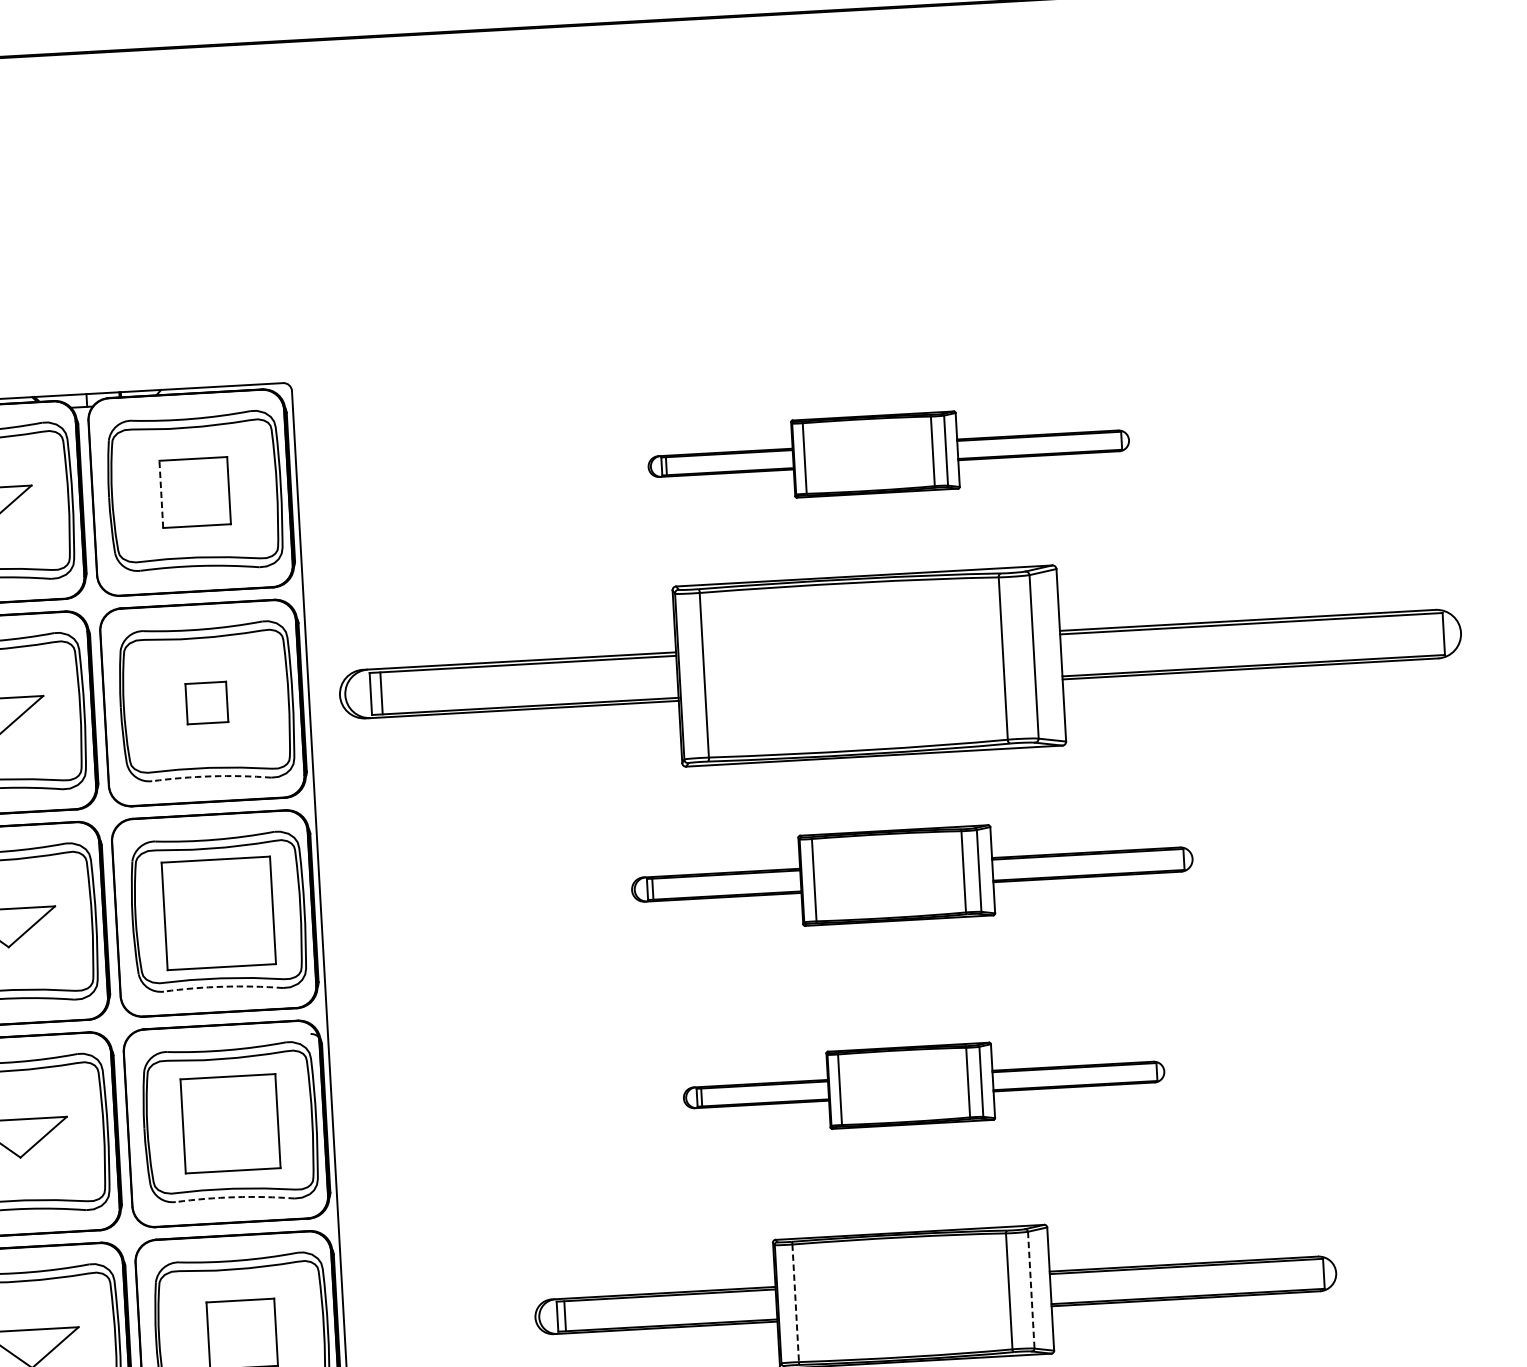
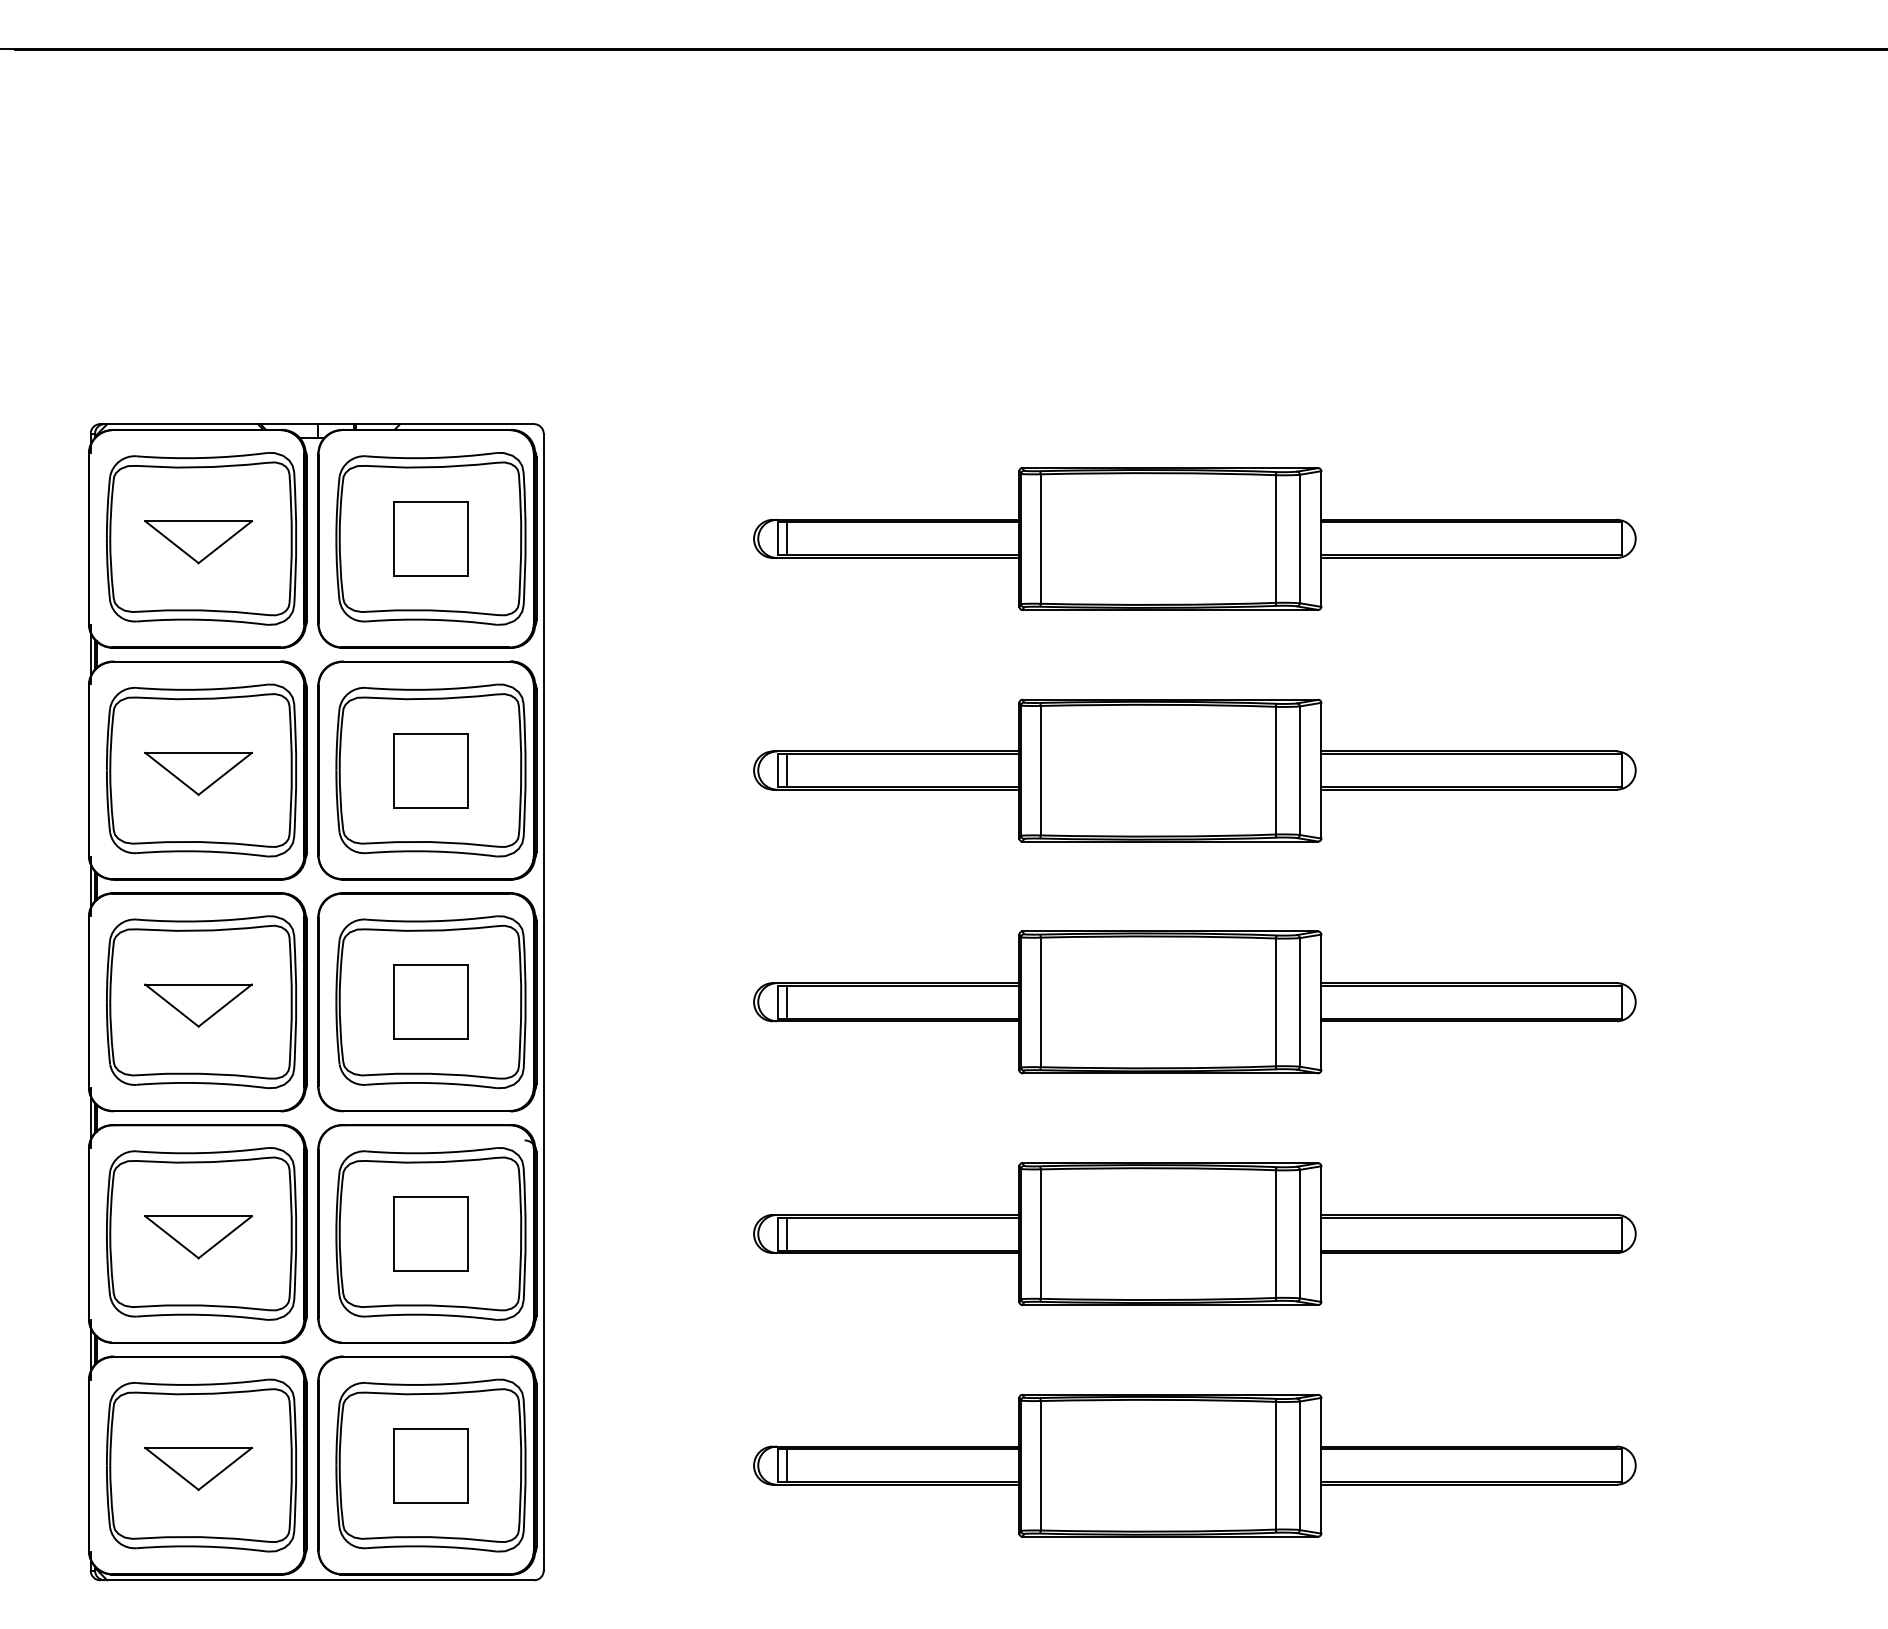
part: (888, 453) -> (1194, 538), size x1.67
line: (160, 494) -> (393, 538), dashed -> solid
part: (900, 664) -> (1194, 770), size x0.71
part: (206, 702) -> (430, 770), size x1.67
arc: (211, 776) -> (431, 851), dashed -> solid
part: (911, 874) -> (1194, 1002), size x1.43
part: (218, 912) -> (430, 1001), size x0.62
arc: (223, 987) -> (431, 1083), dashed -> solid
part: (923, 1084) -> (1194, 1233), size x1.67
part: (229, 1123) -> (430, 1233), size x0.71
arc: (234, 1196) -> (431, 1314), dashed -> solid
line: (1030, 1290) -> (1299, 1466), dashed -> solid
line: (795, 1303) -> (1040, 1465), dashed -> solid

